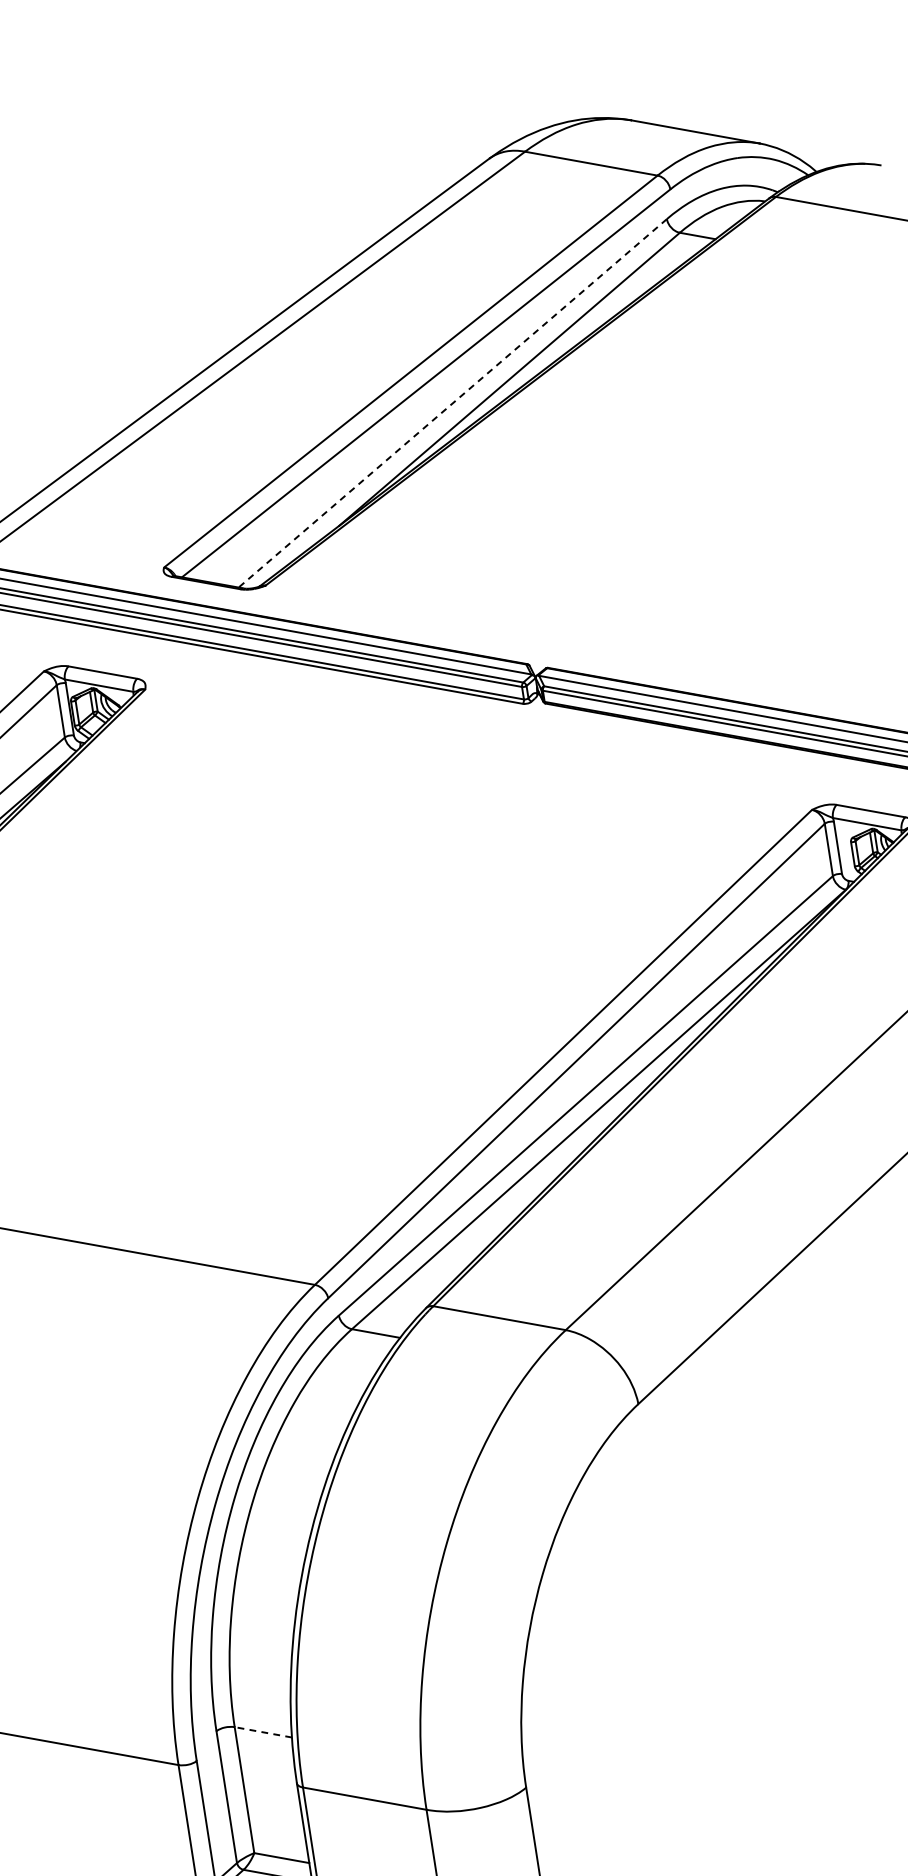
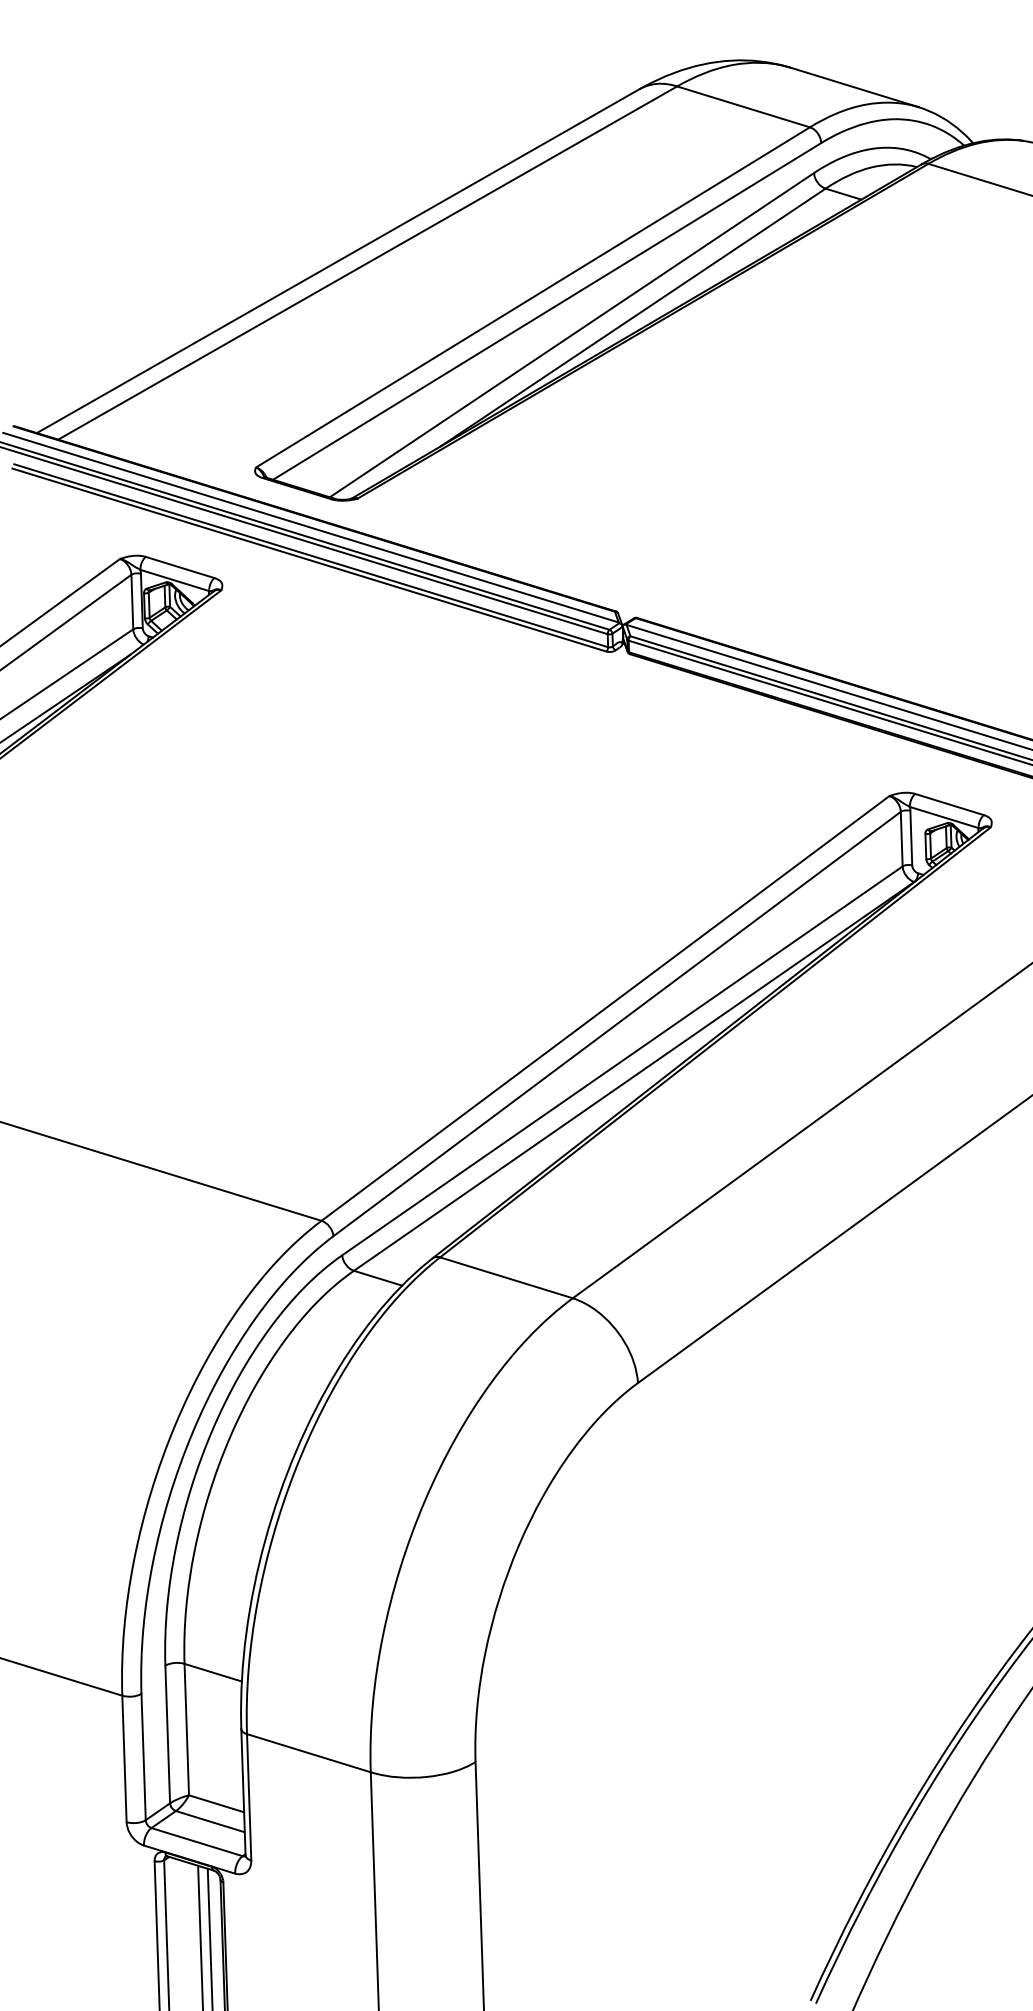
line: (452, 403) -> (571, 335), dashed -> solid
line: (262, 1732) -> (212, 1672), dashed -> solid

